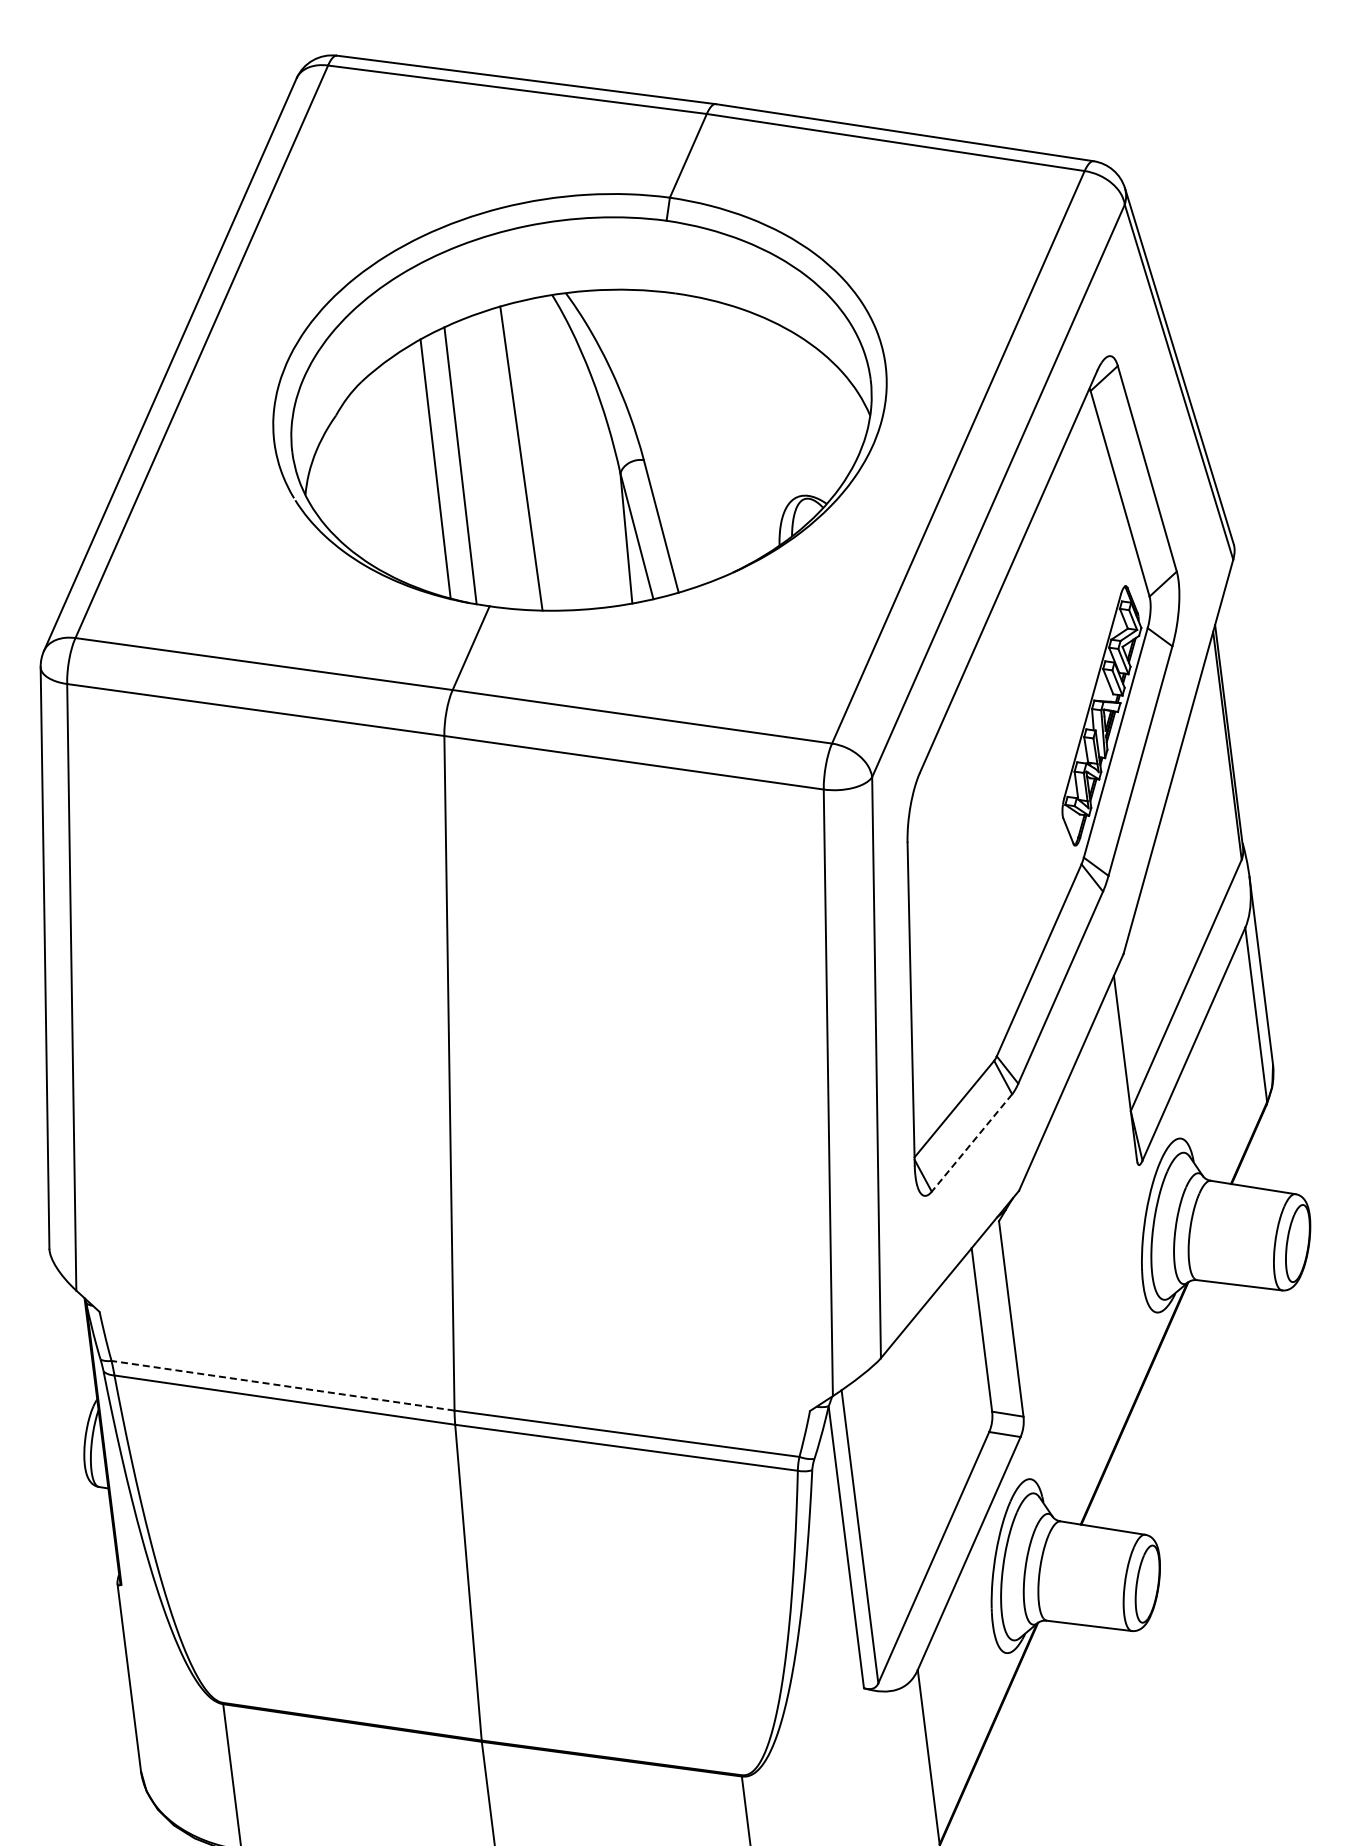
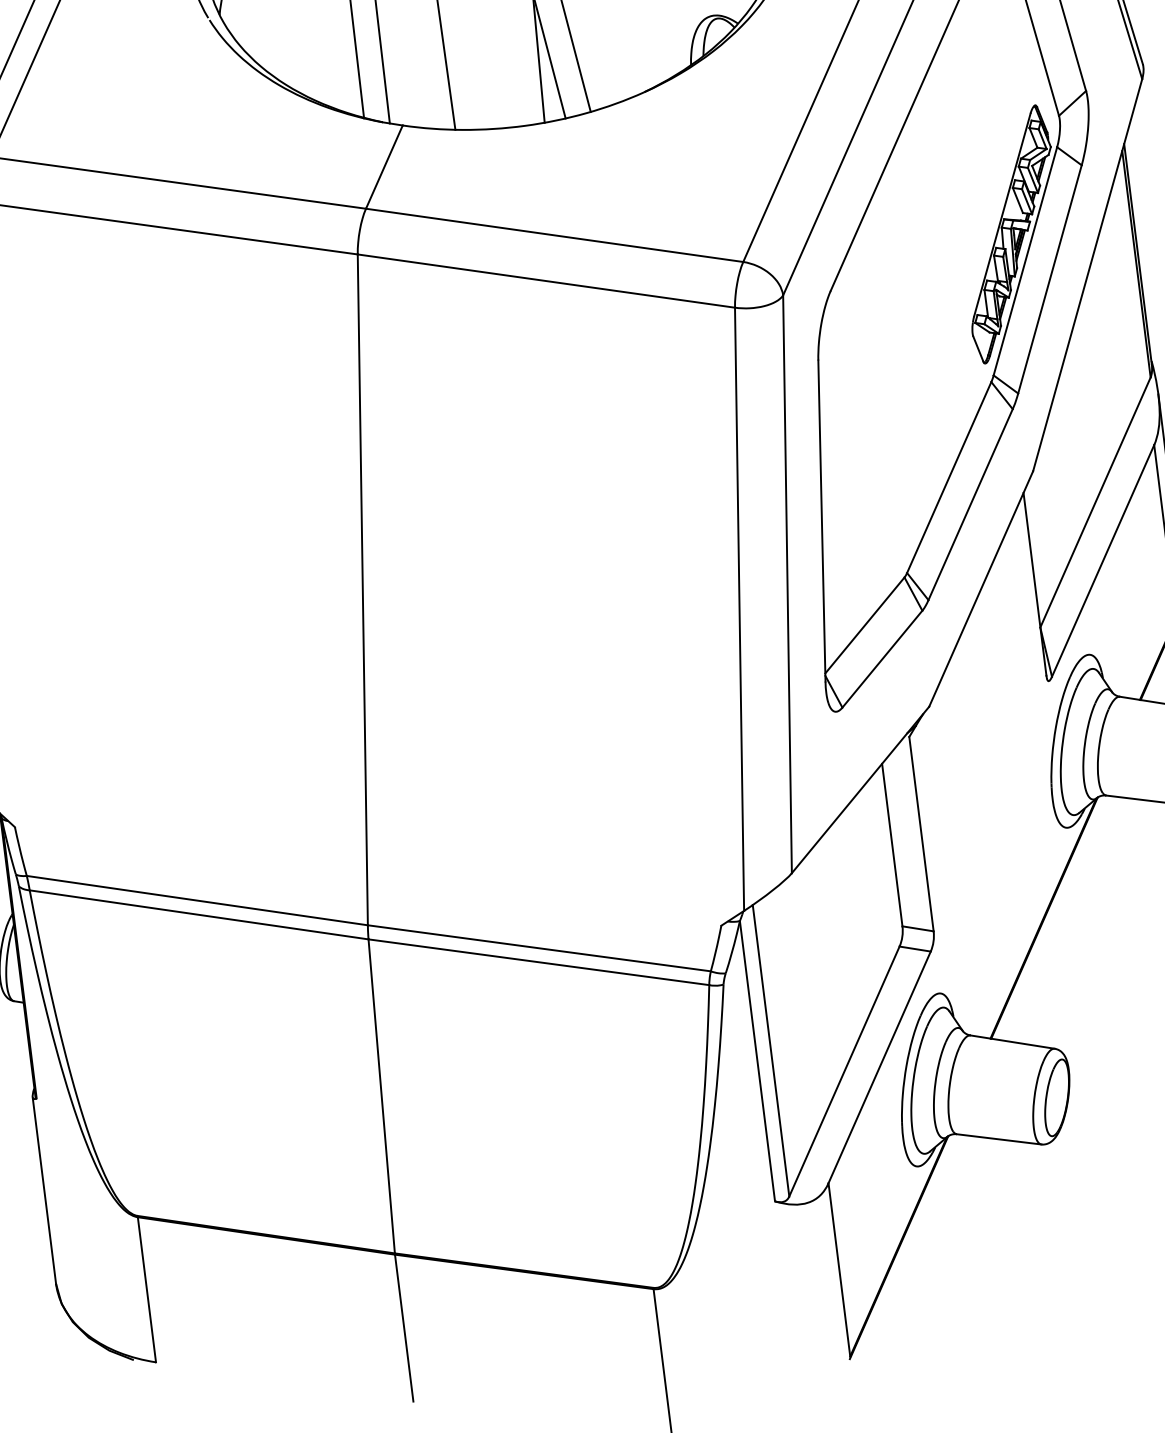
line: (971, 1143) -> (881, 659), dashed -> solid
line: (282, 1385) -> (196, 900), dashed -> solid

